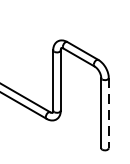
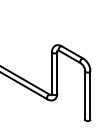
line: (108, 113) -> (90, 95), dashed -> solid

